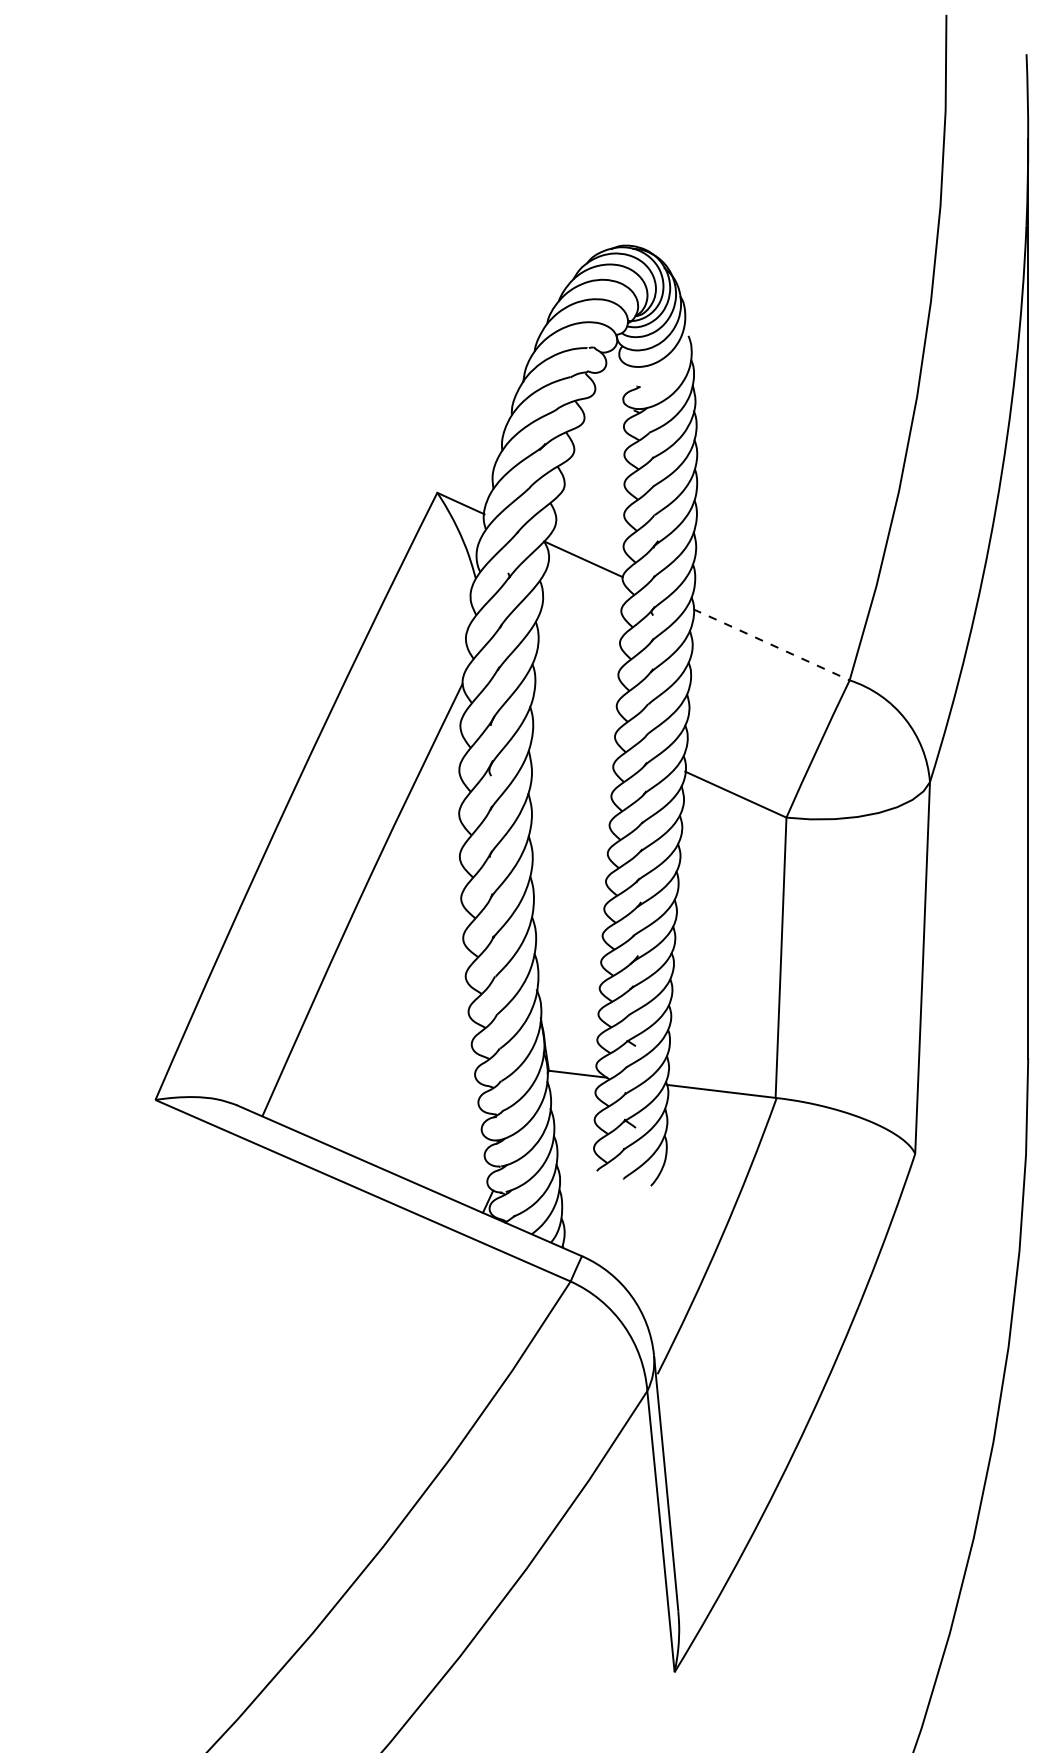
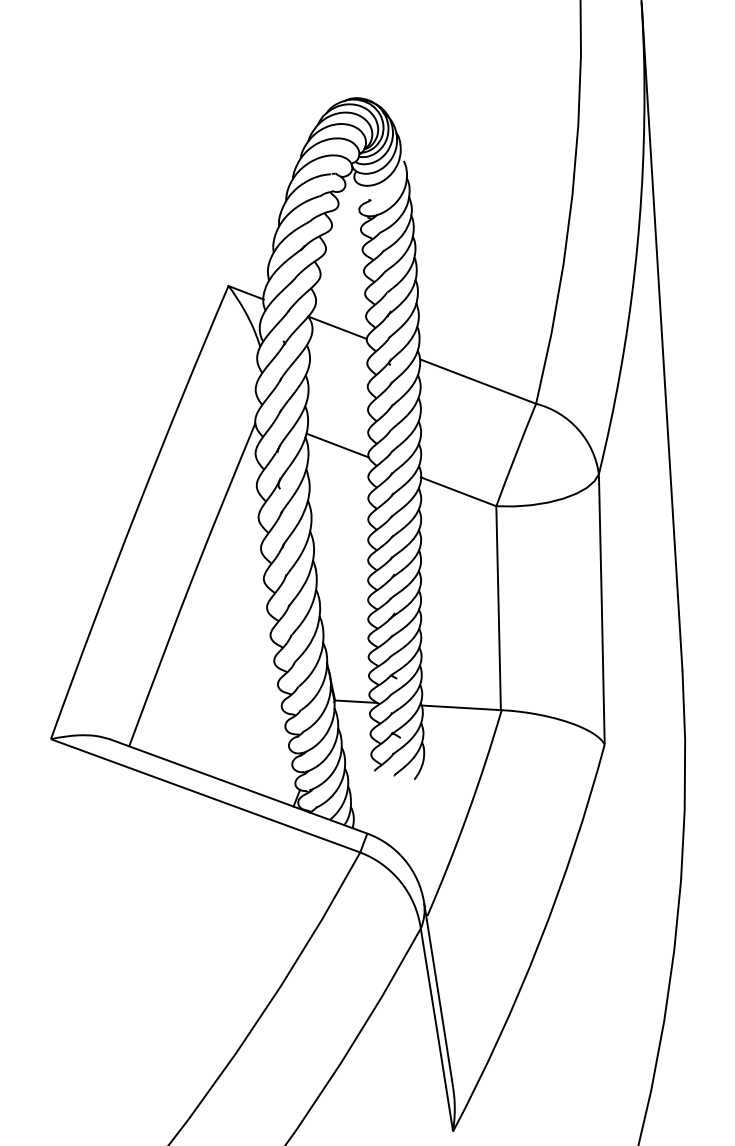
line: (770, 644) -> (477, 381), dashed -> solid
line: (573, 720) -> (337, 445), added

